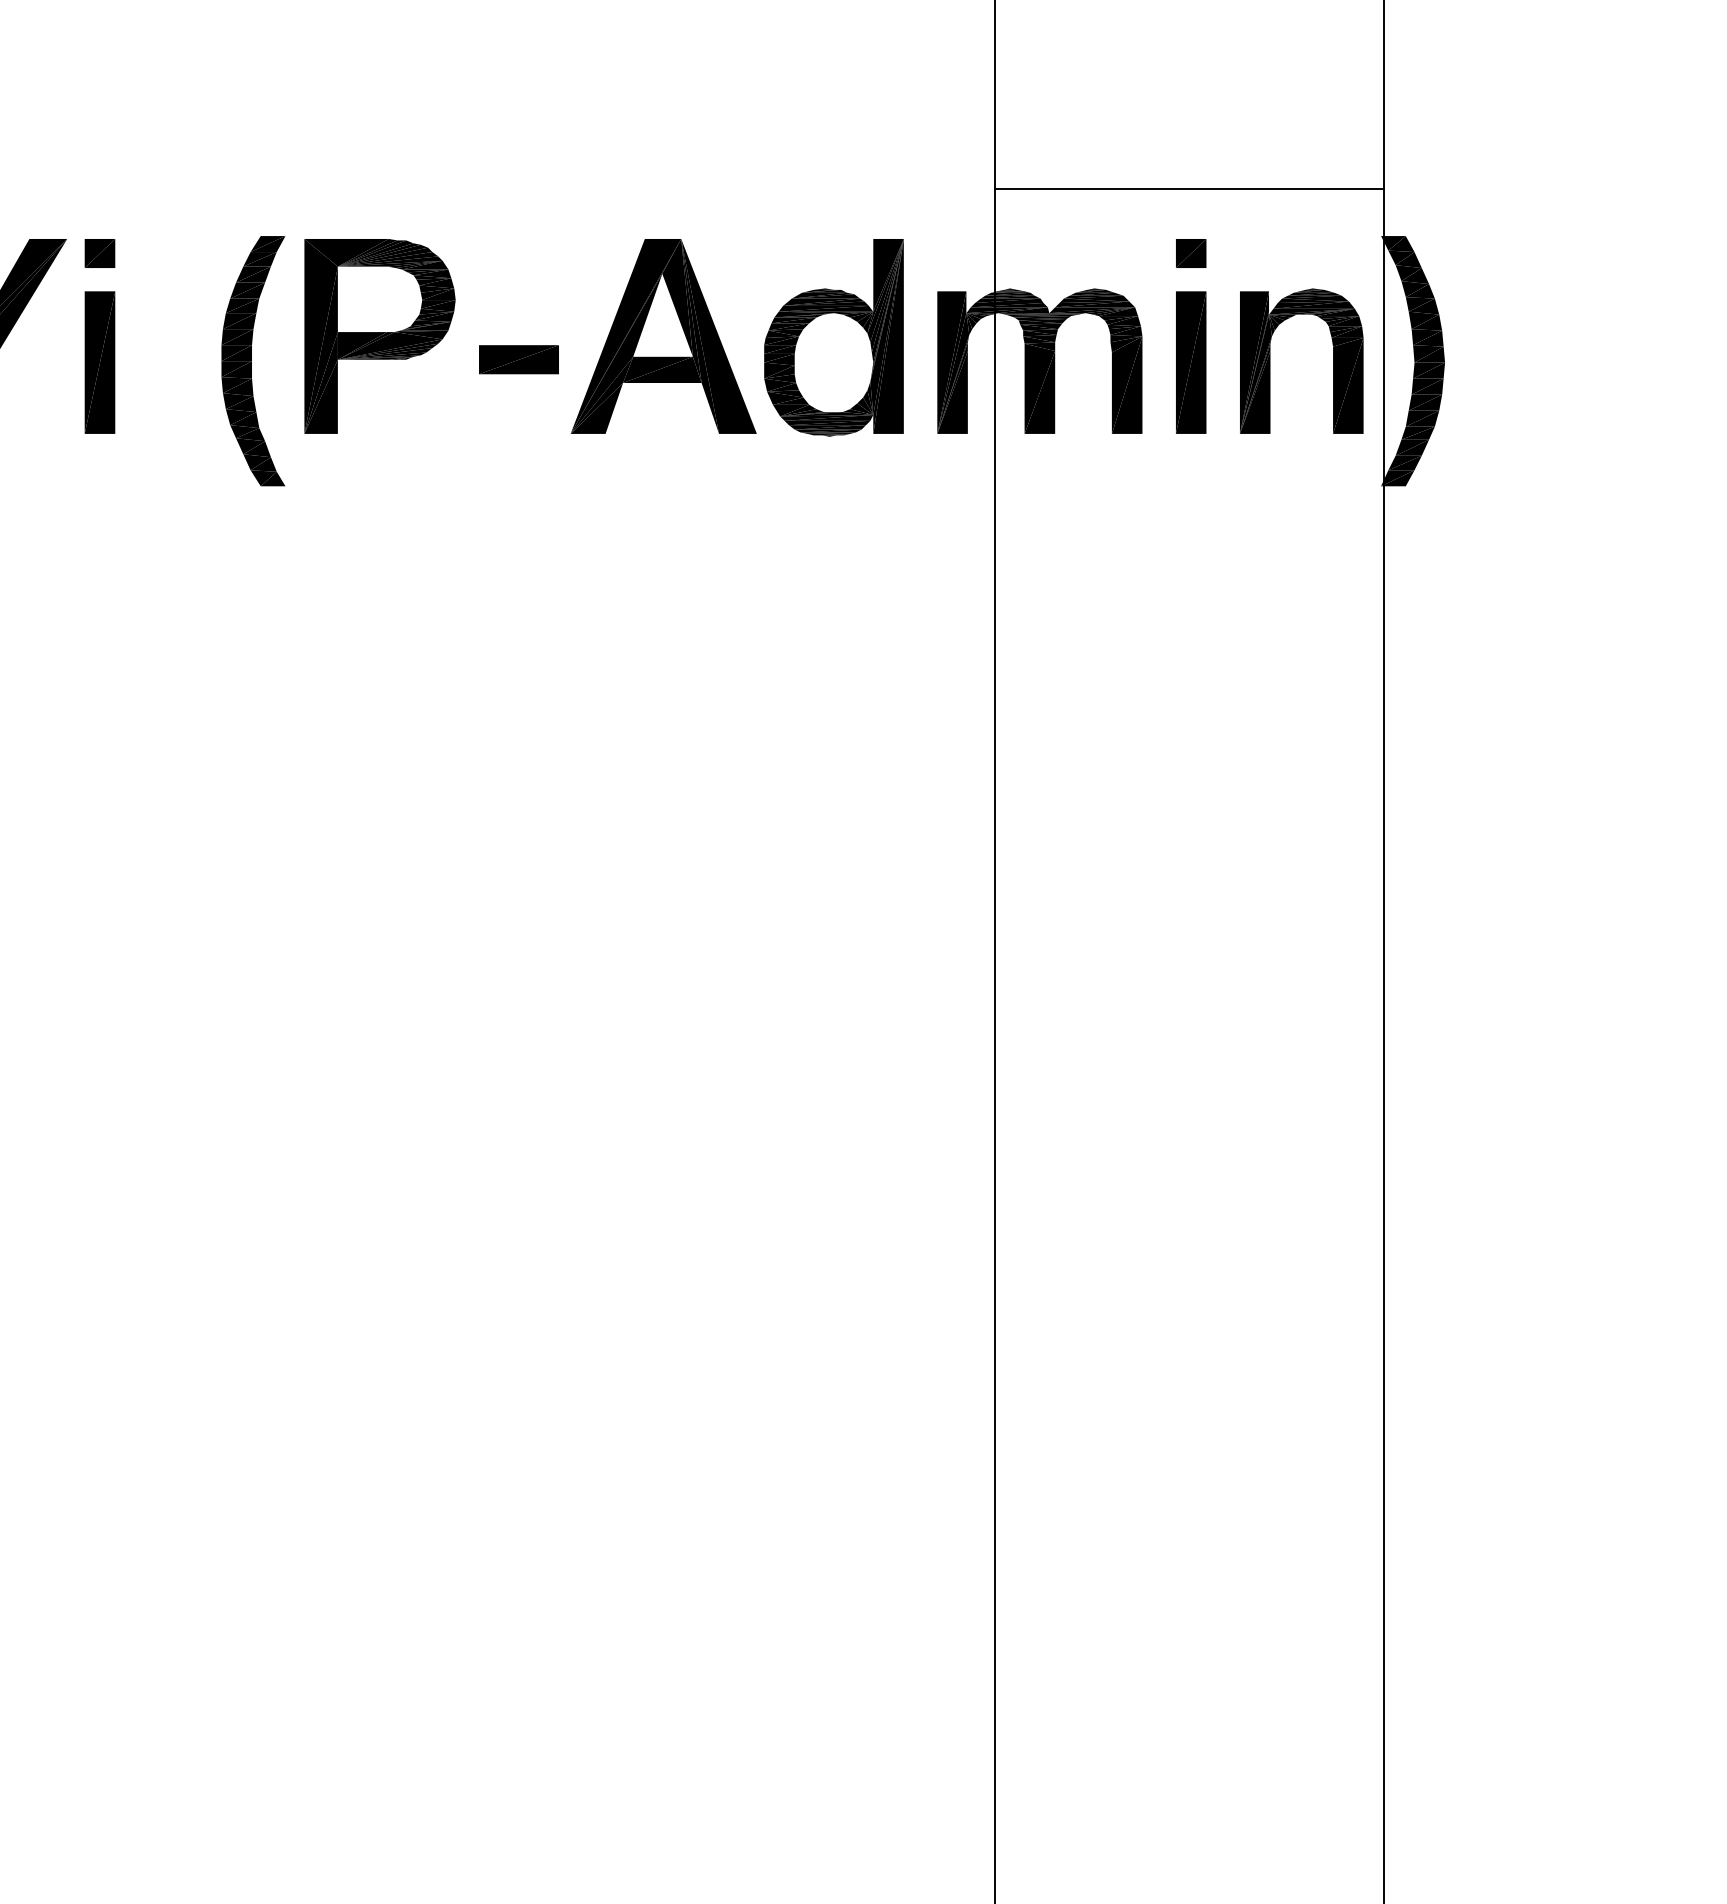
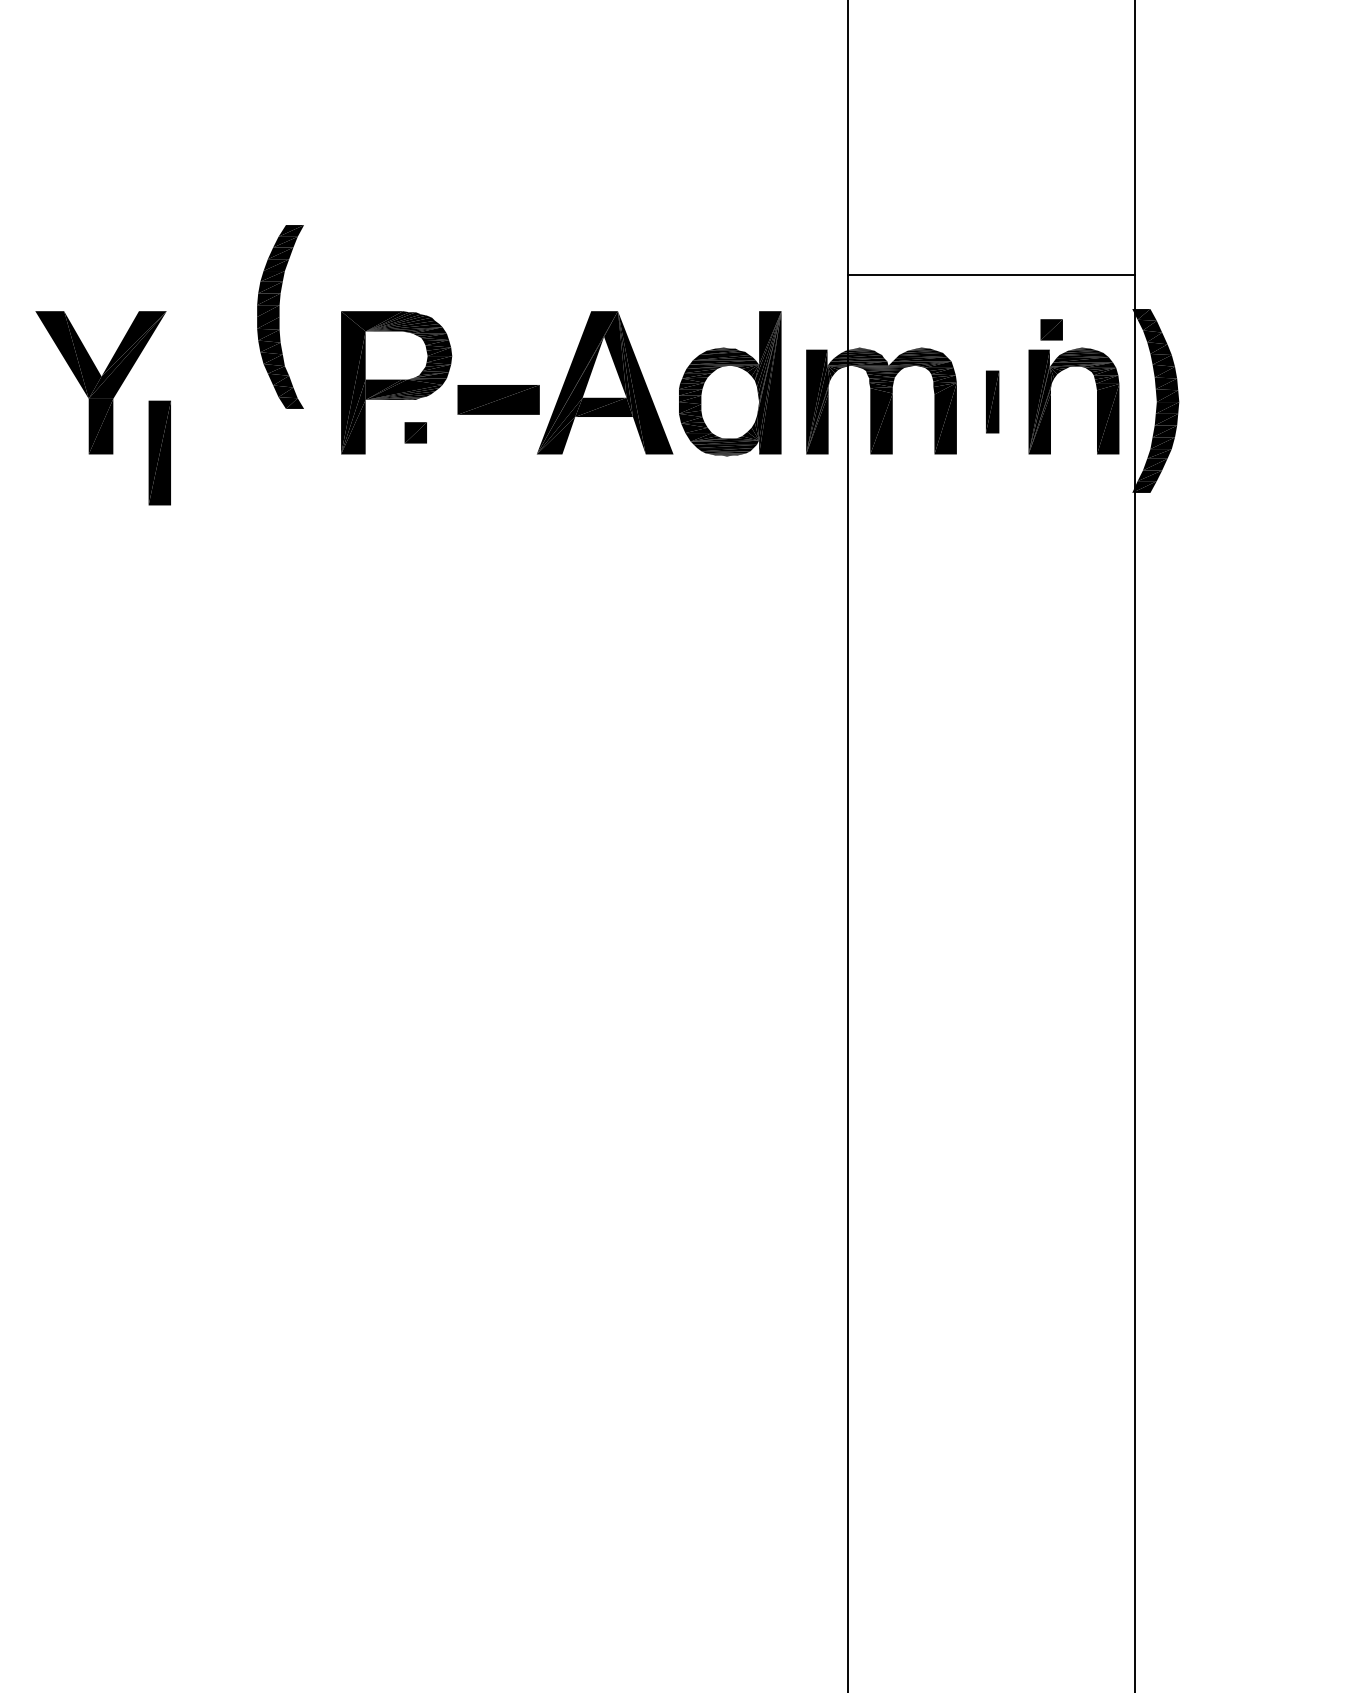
part: (99, 252) -> (415, 432), moved
part: (1190, 252) -> (1051, 329), moved
part: (518, 359) -> (498, 399), size x1.4
part: (253, 360) -> (280, 316), moved
part: (99, 361) -> (159, 452), moved
part: (1190, 361) -> (992, 401), size x0.6

